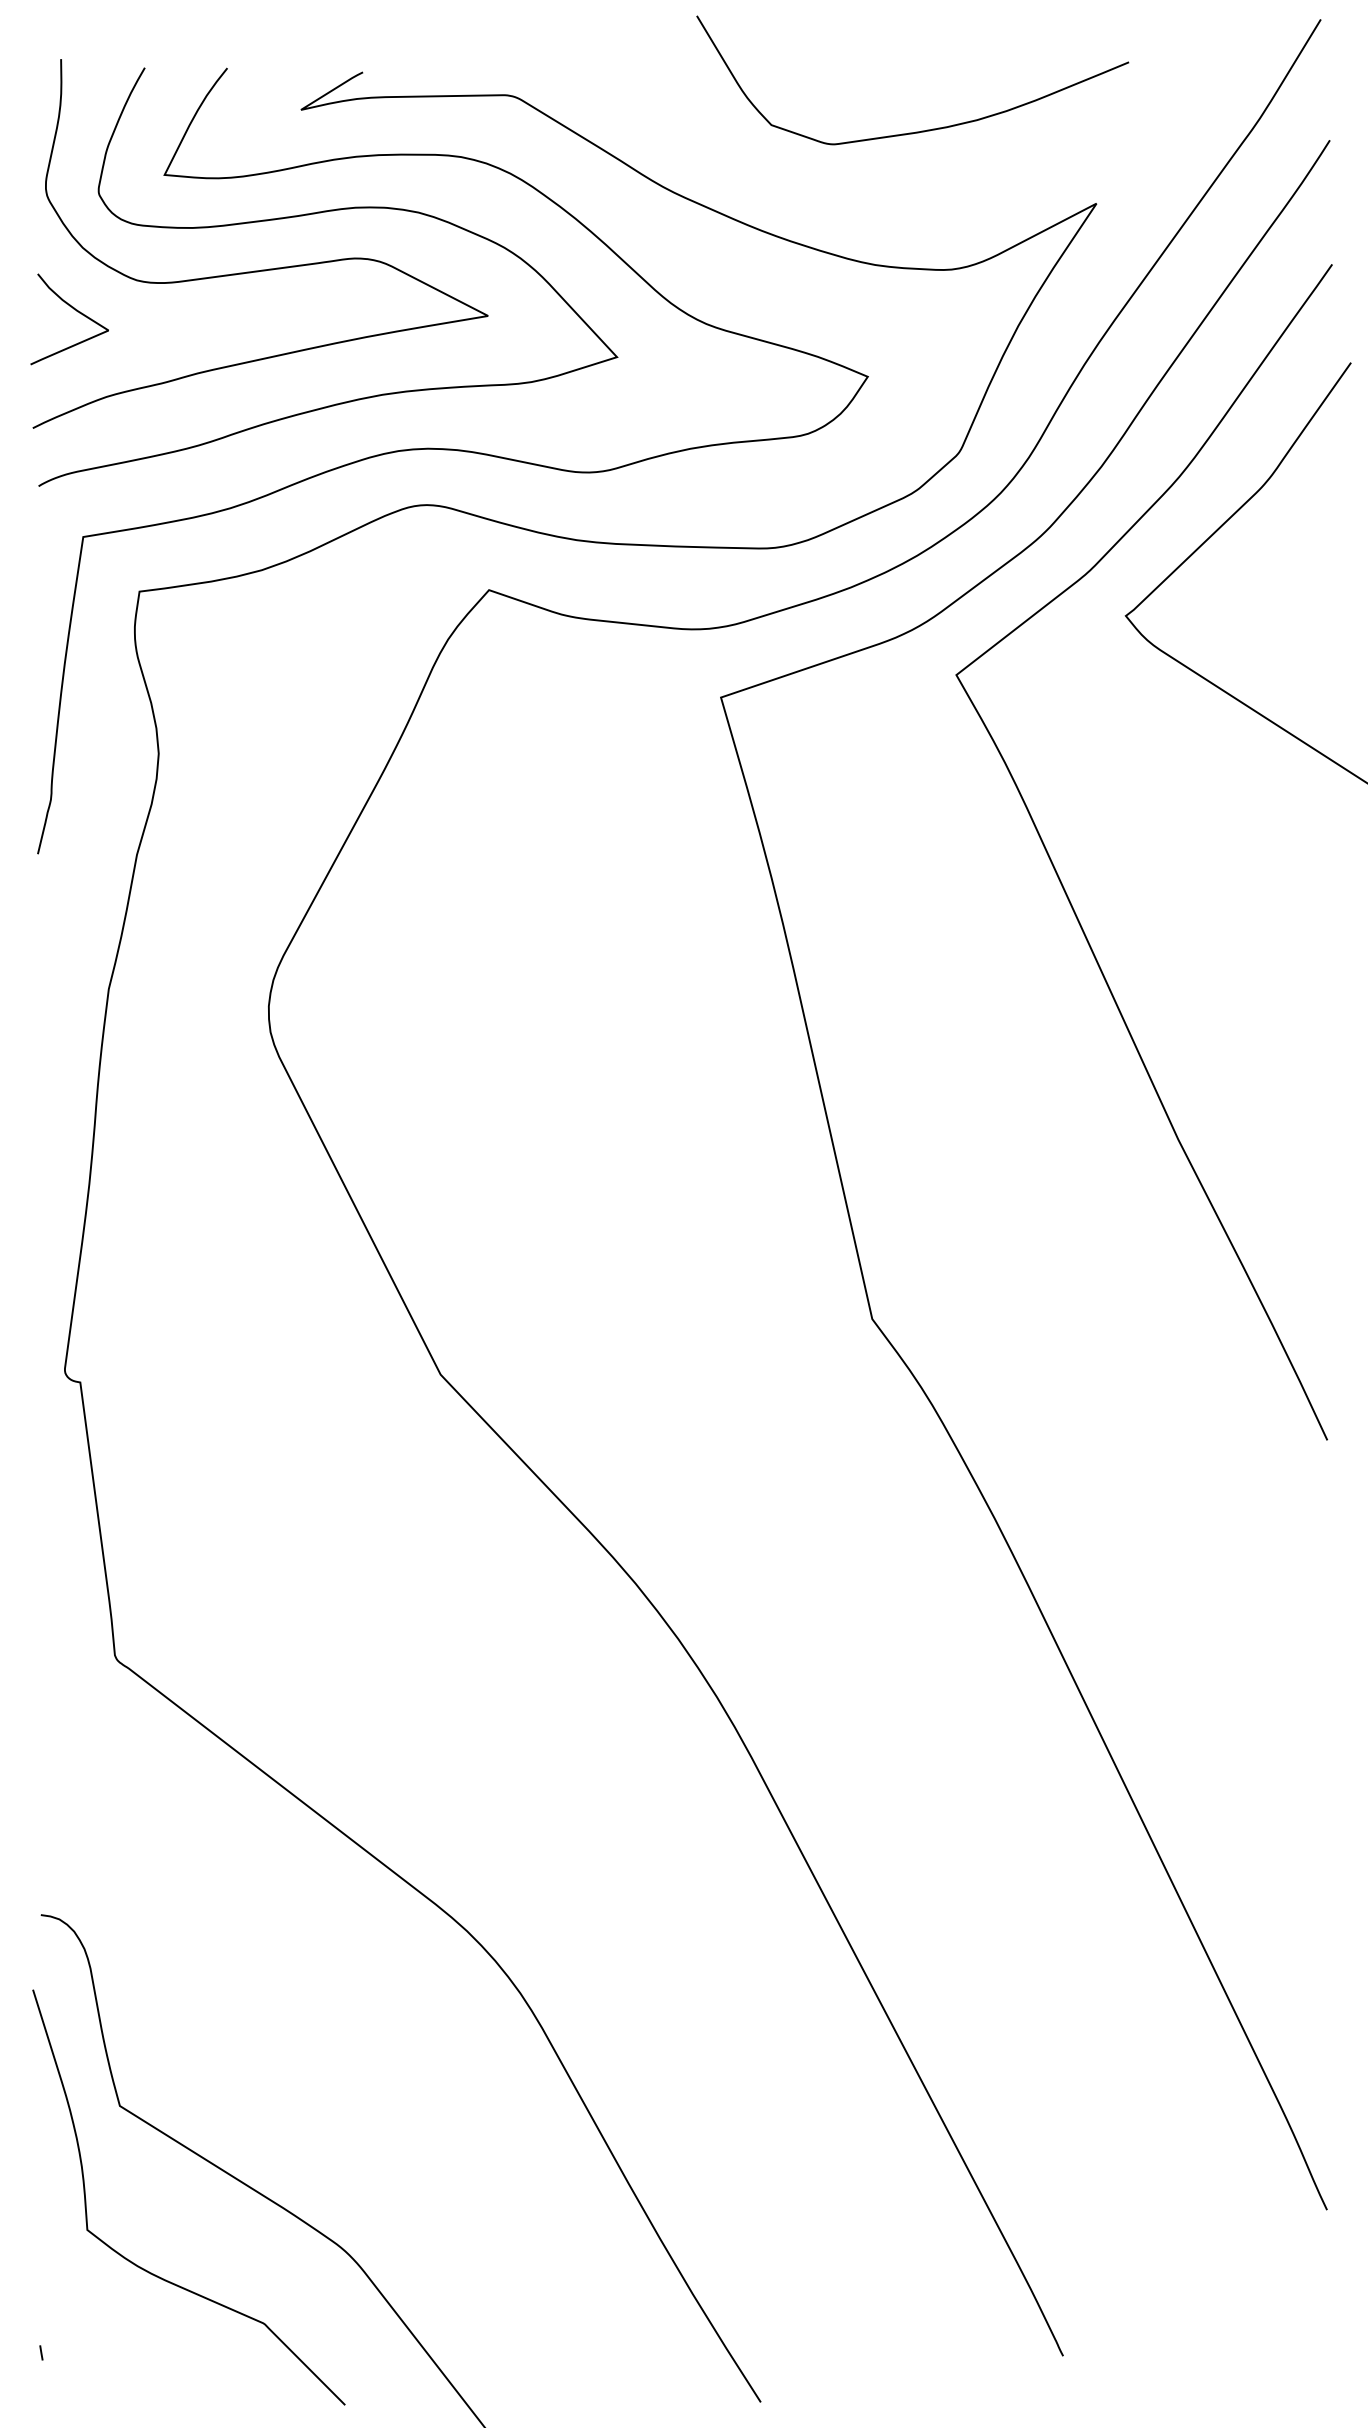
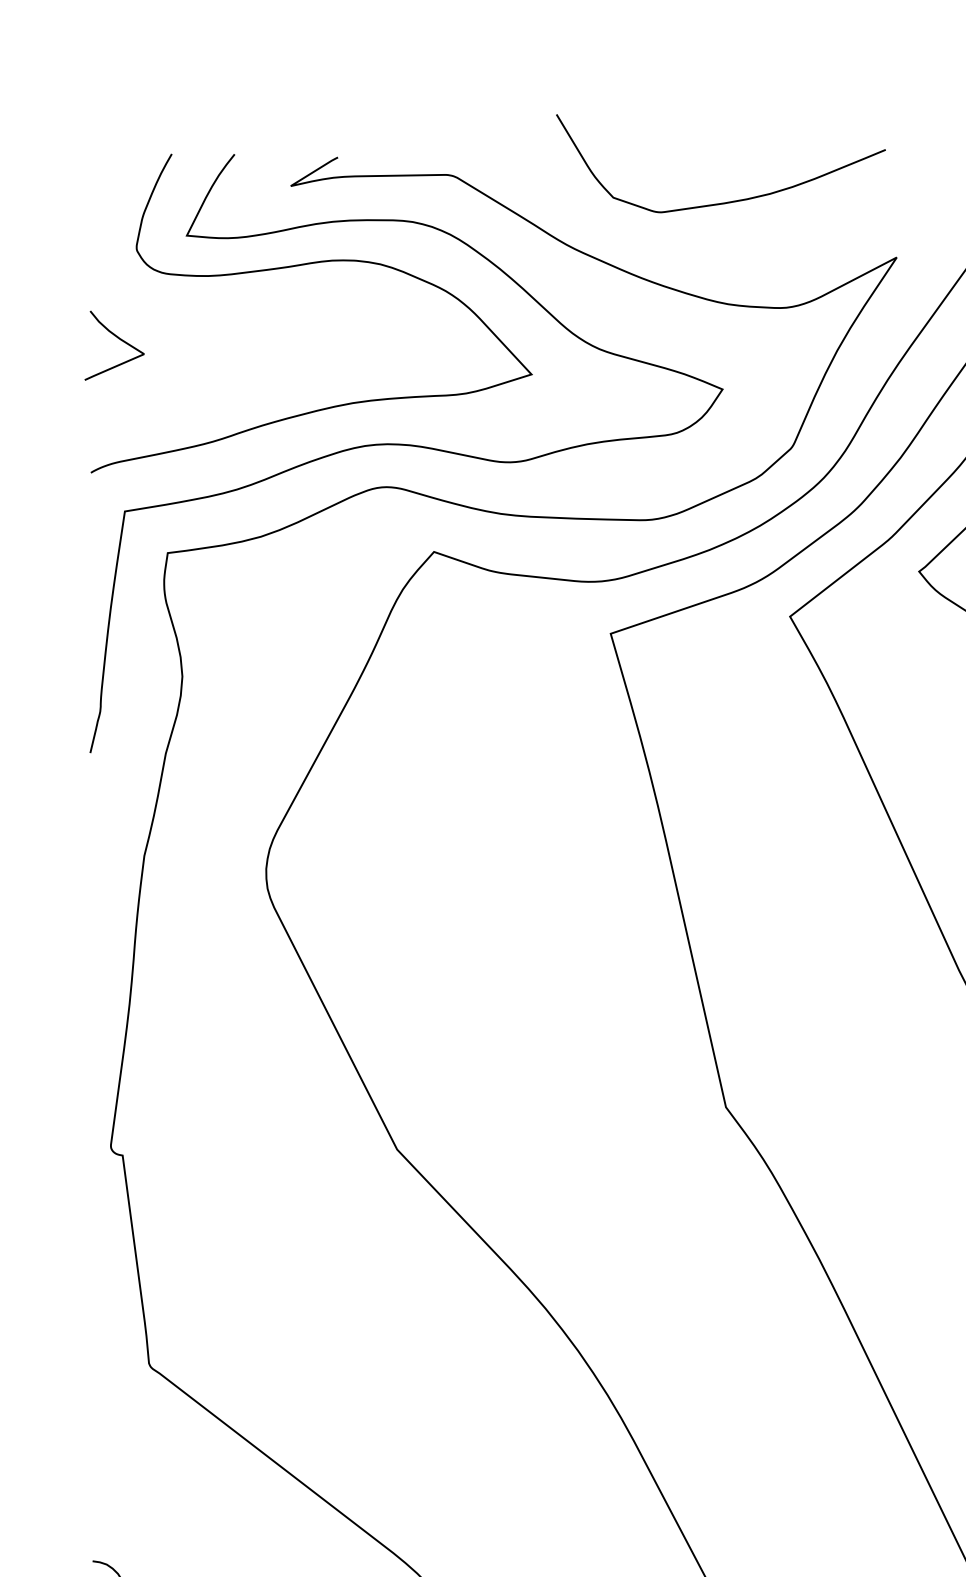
curve: (921, 130) -> (727, 201), moved
curve: (261, 269) -> (260, 307), removed

